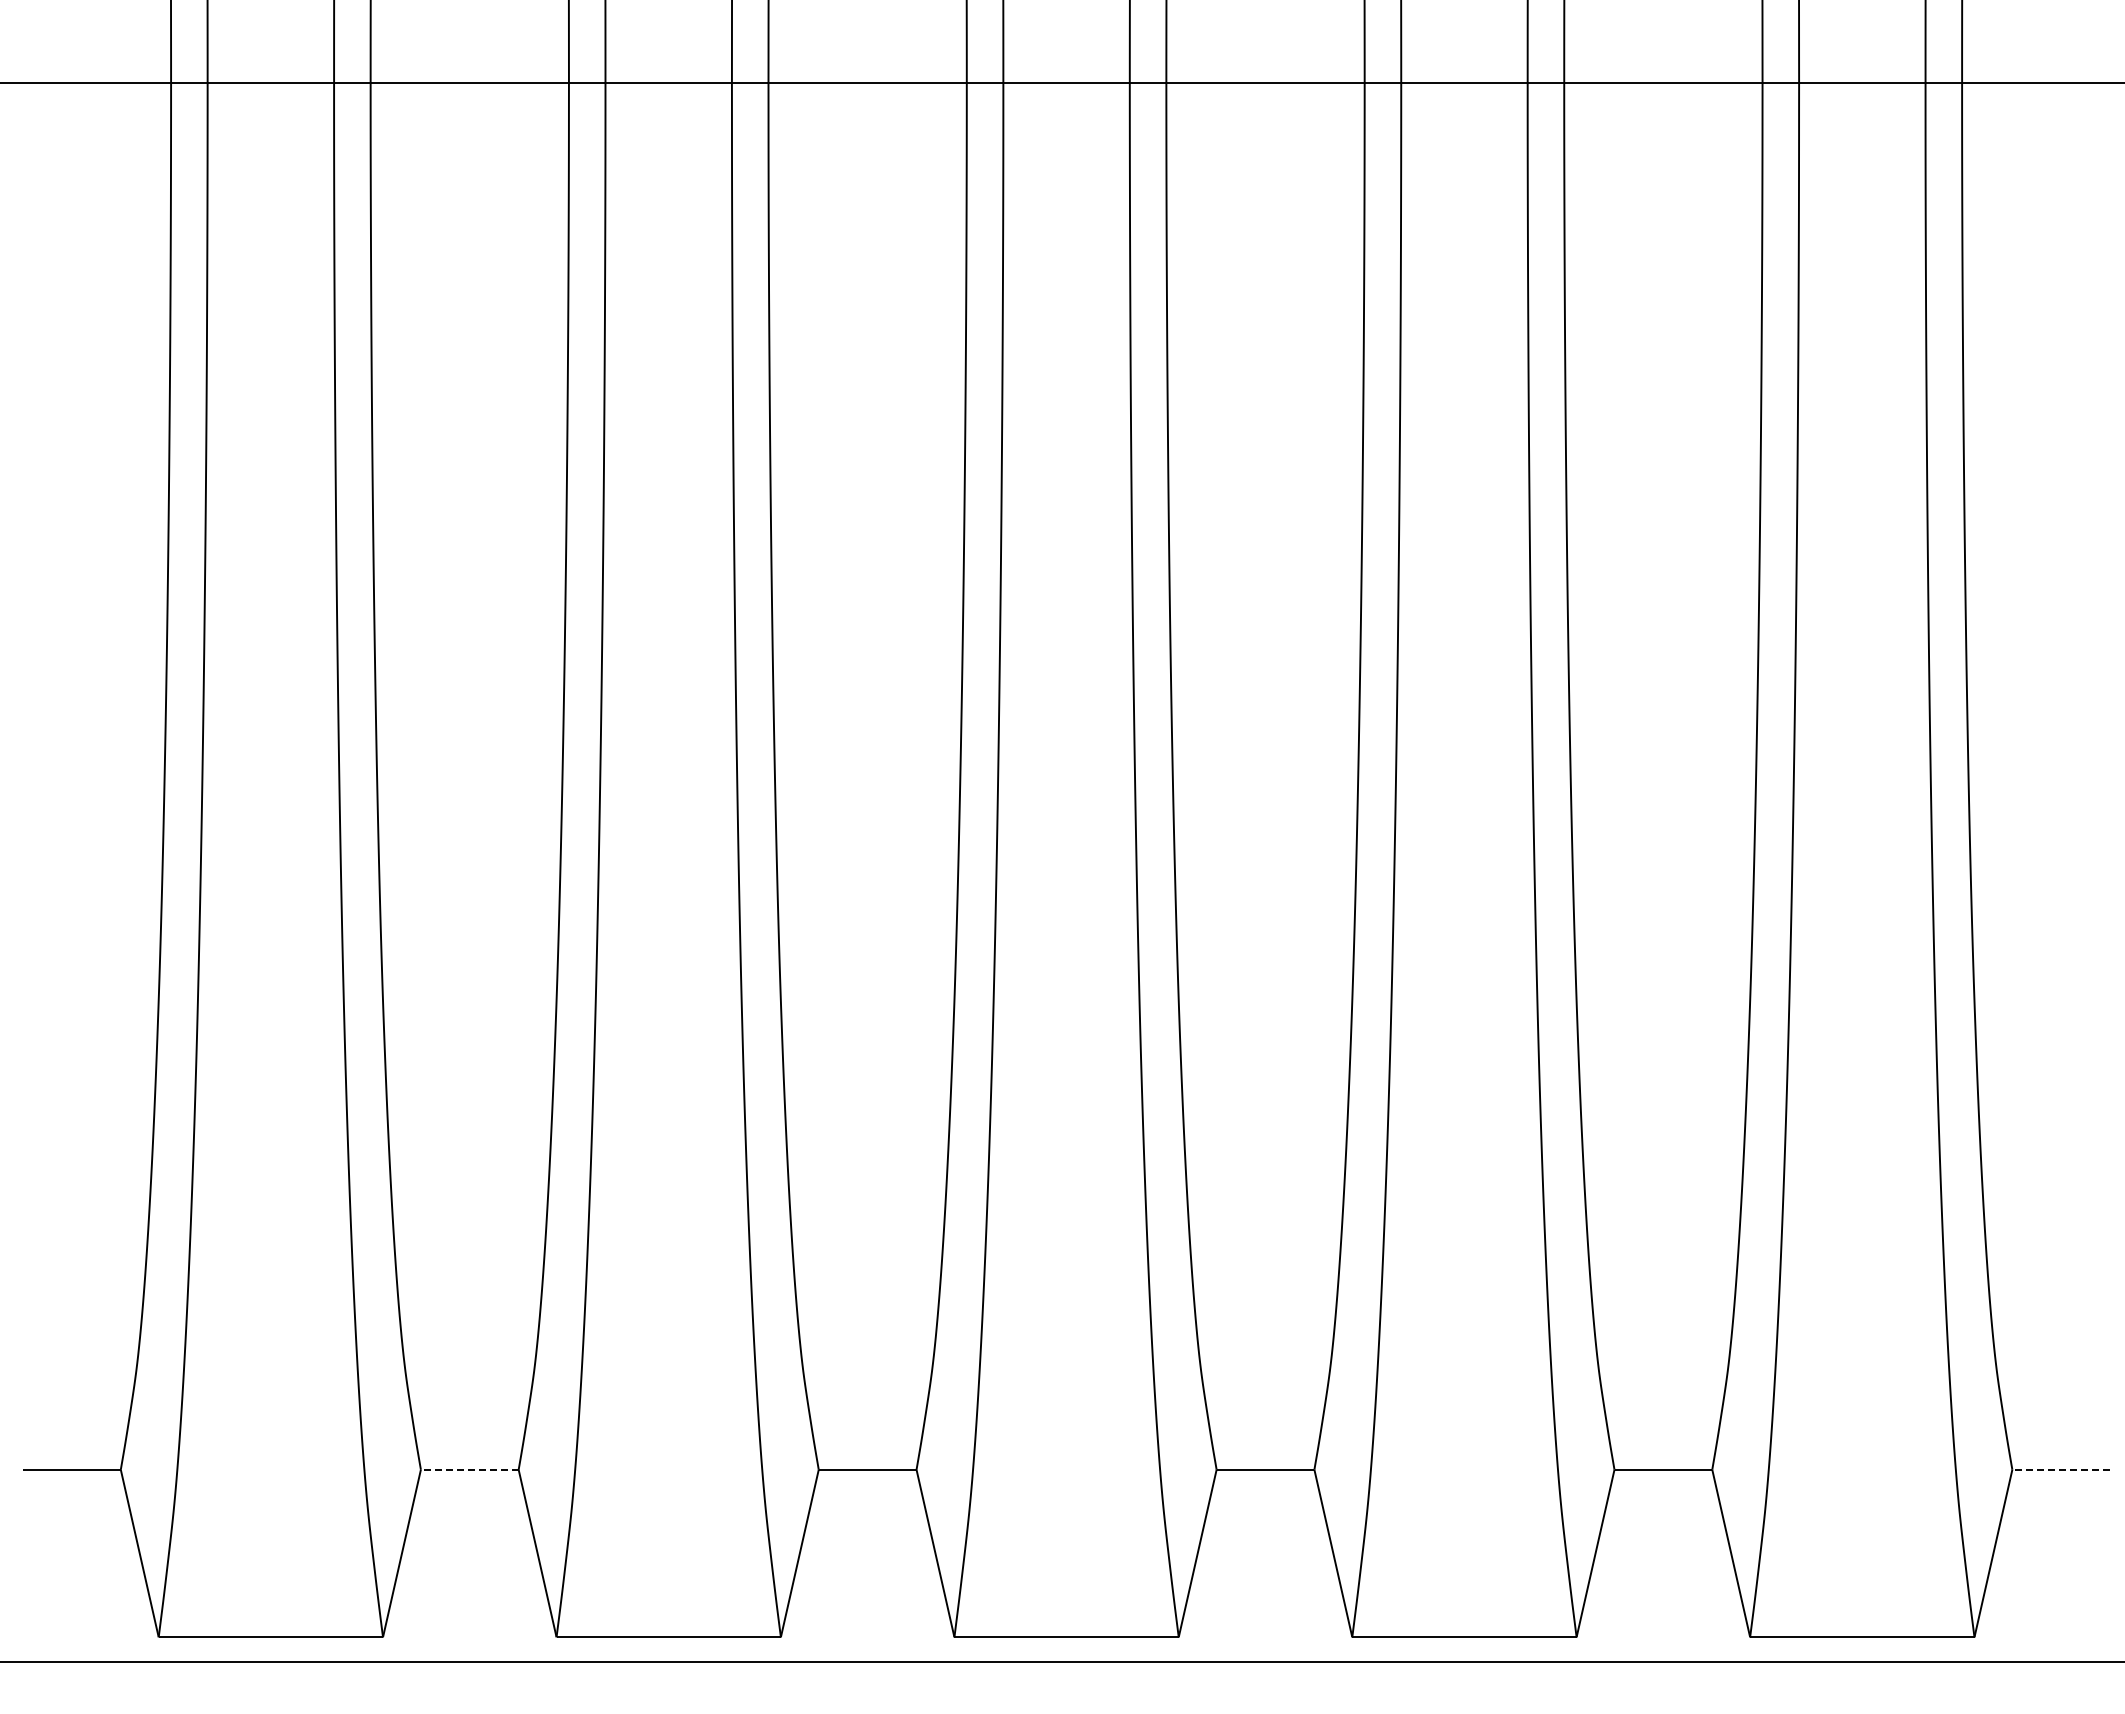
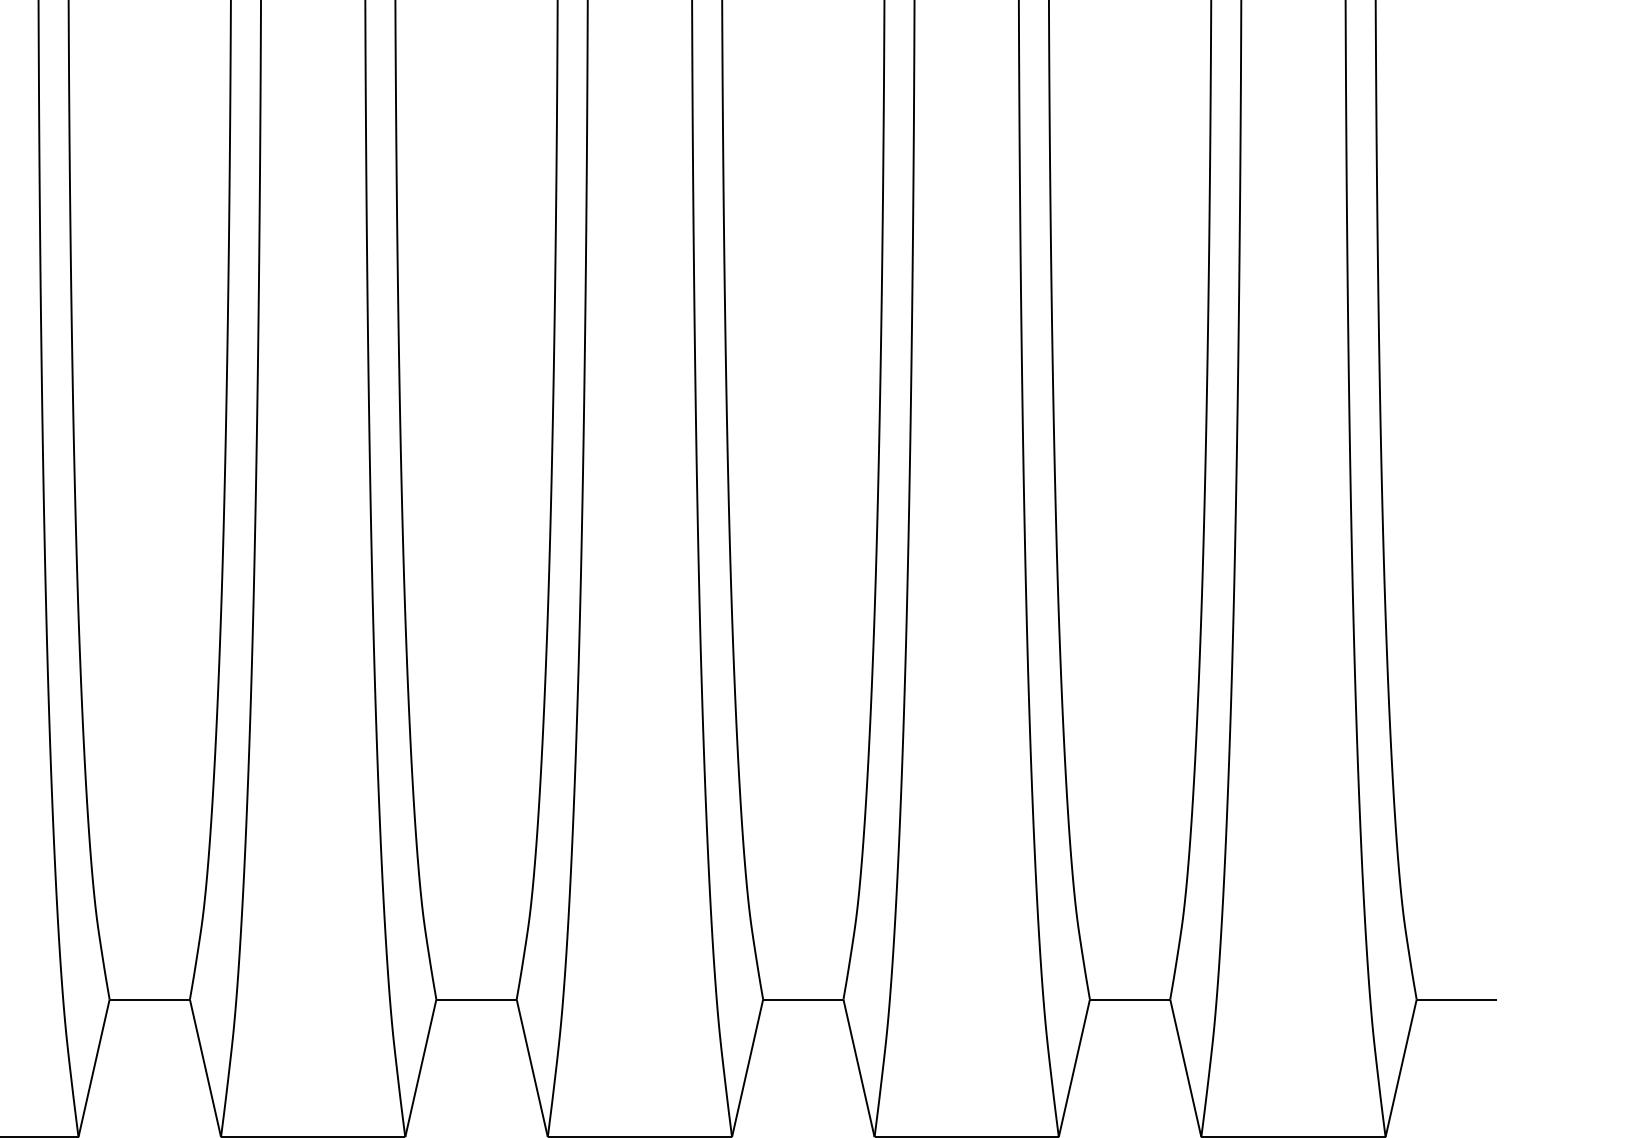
line: (468, 1469) -> (148, 999), dashed -> solid
line: (2060, 1469) -> (1456, 999), dashed -> solid

